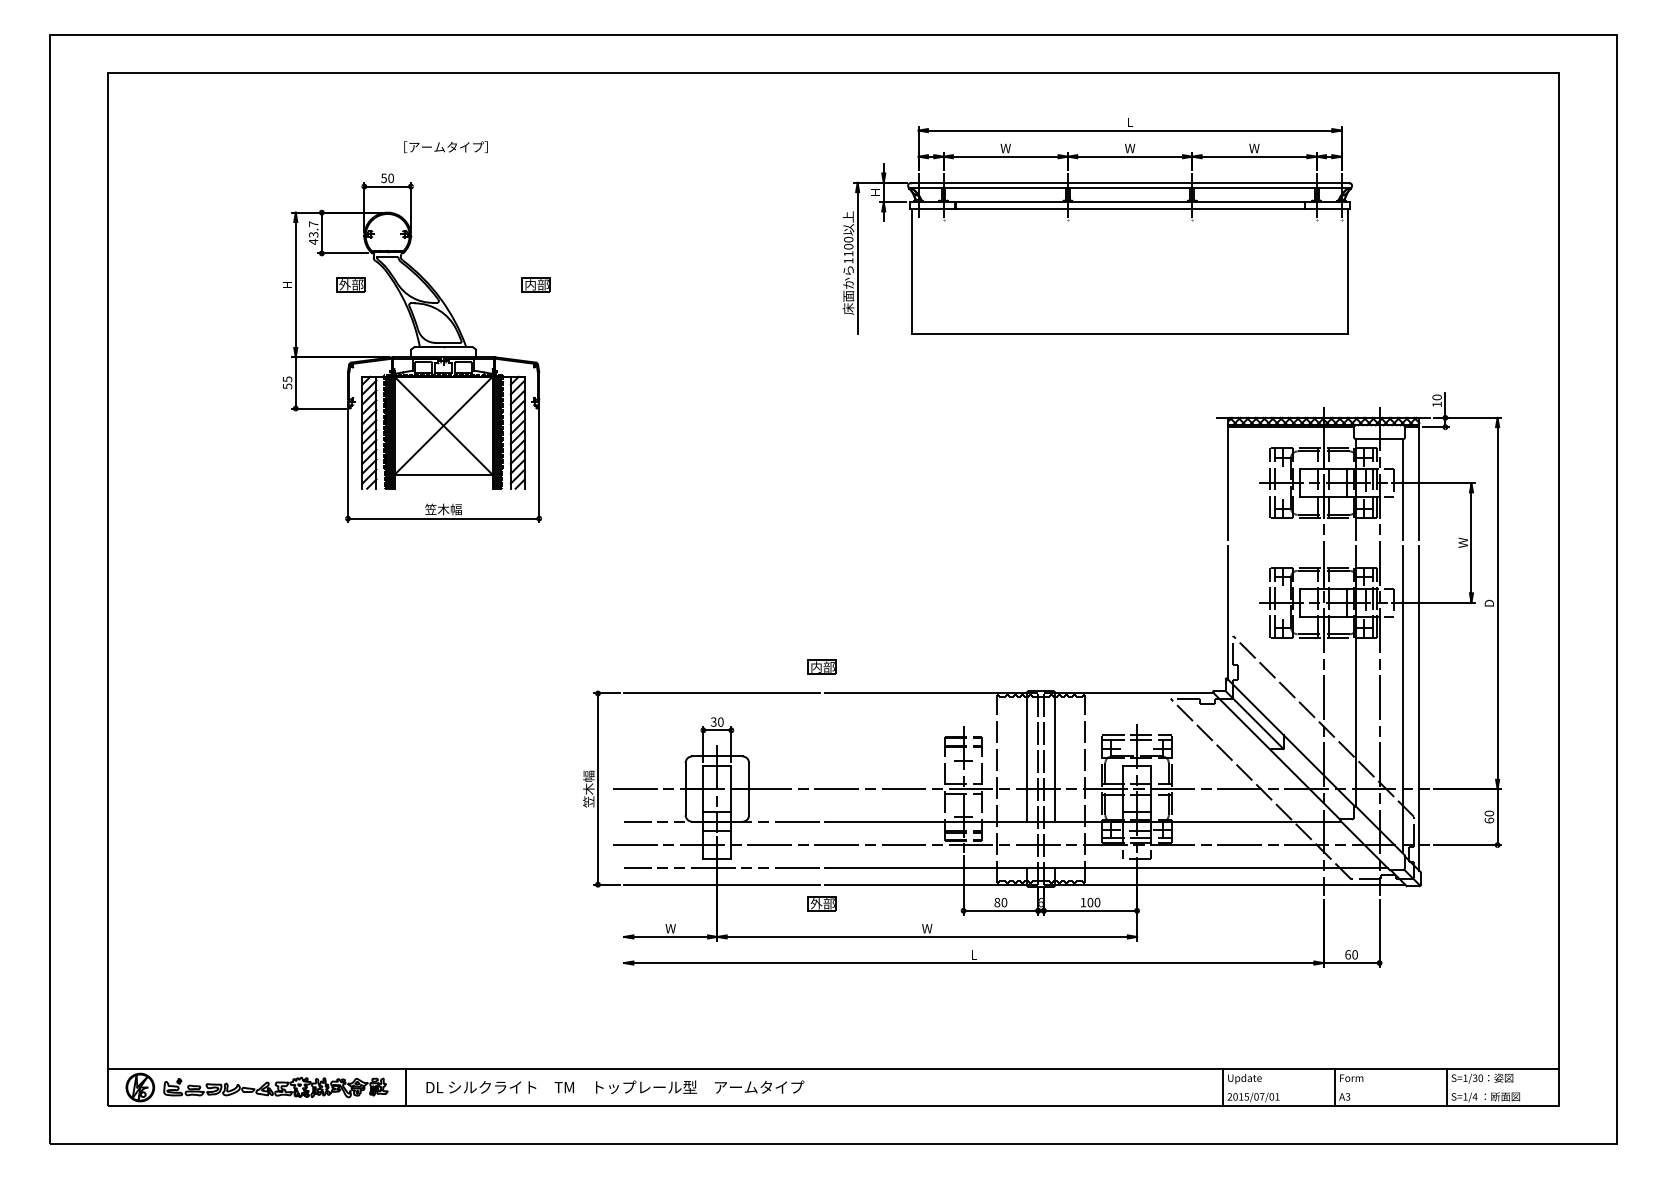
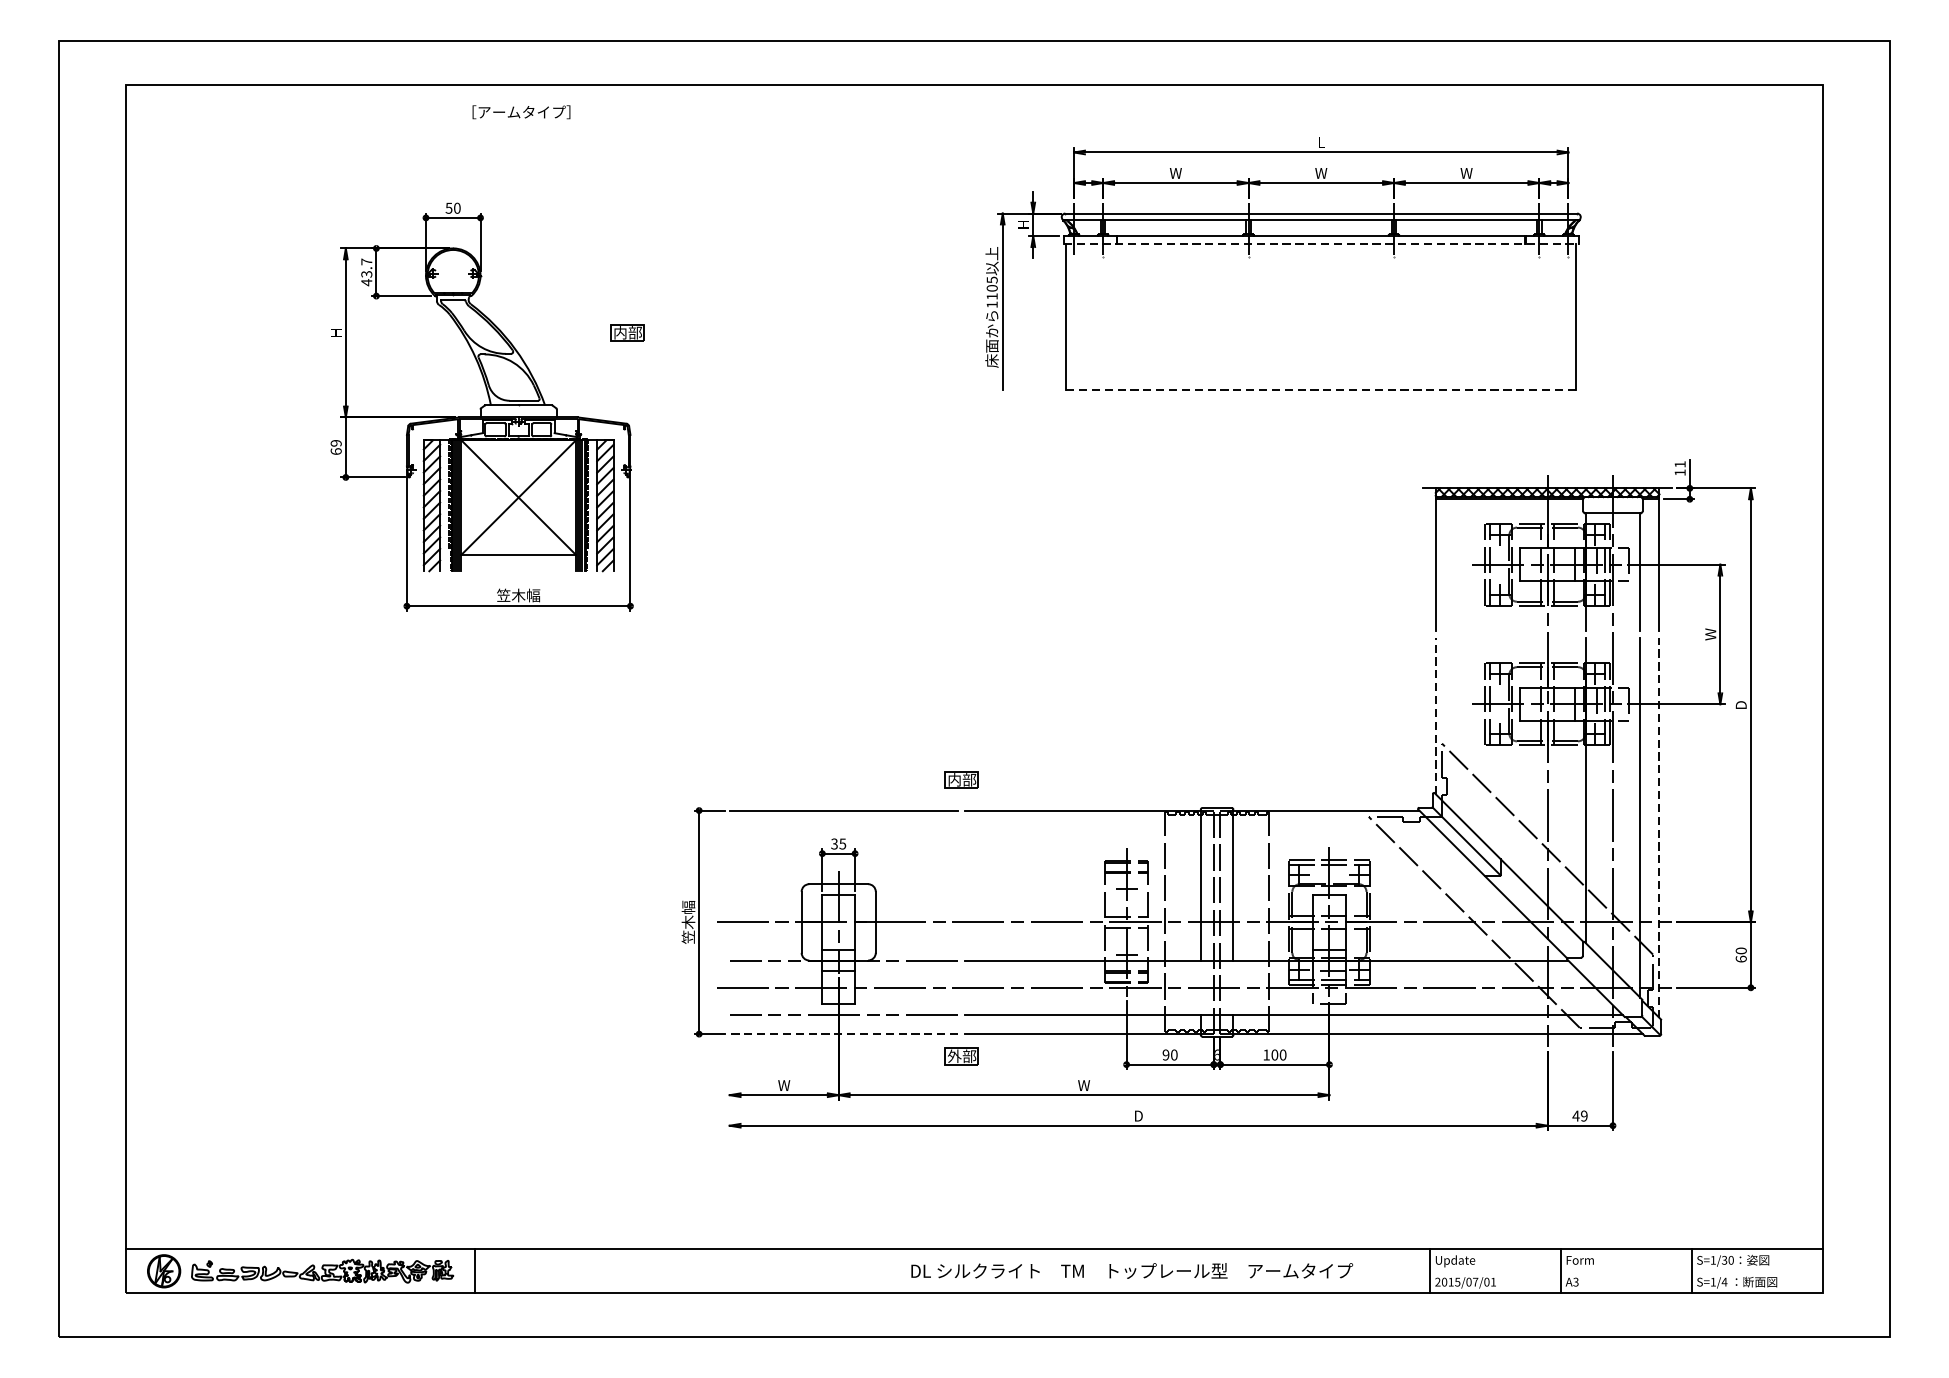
text: (445, 147) -> (520, 112), moved
line: (1130, 208) -> (1321, 243), solid -> dashed
text: (848, 239) -> (992, 279), 1100 -> 1105
part: (350, 284) -> (409, 332), removed
line: (1130, 333) -> (1321, 389), solid -> dashed
text: (287, 382) -> (336, 446), 55 -> 69
text: (1436, 397) -> (1679, 464), 10 -> 11
line: (1228, 612) -> (1436, 715), solid -> dashed
line: (1419, 708) -> (1659, 828), solid -> dashed
text: (720, 721) -> (842, 843), 30 -> 35
line: (721, 884) -> (843, 1033), solid -> dashed
text: (997, 902) -> (1166, 1054), 80 -> 90
text: (973, 954) -> (1138, 1115), L -> D
text: (1350, 954) -> (1578, 1115), 60 -> 49
text: (615, 1087) -> (1132, 1271), moved

